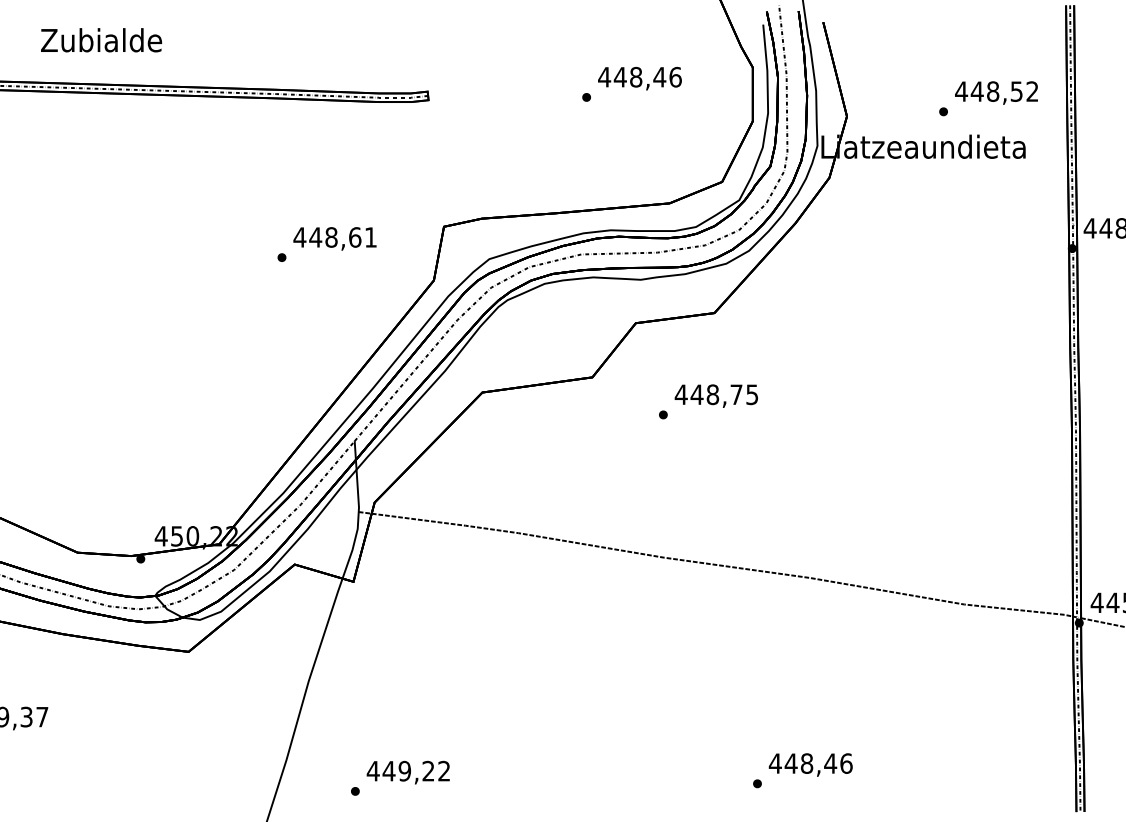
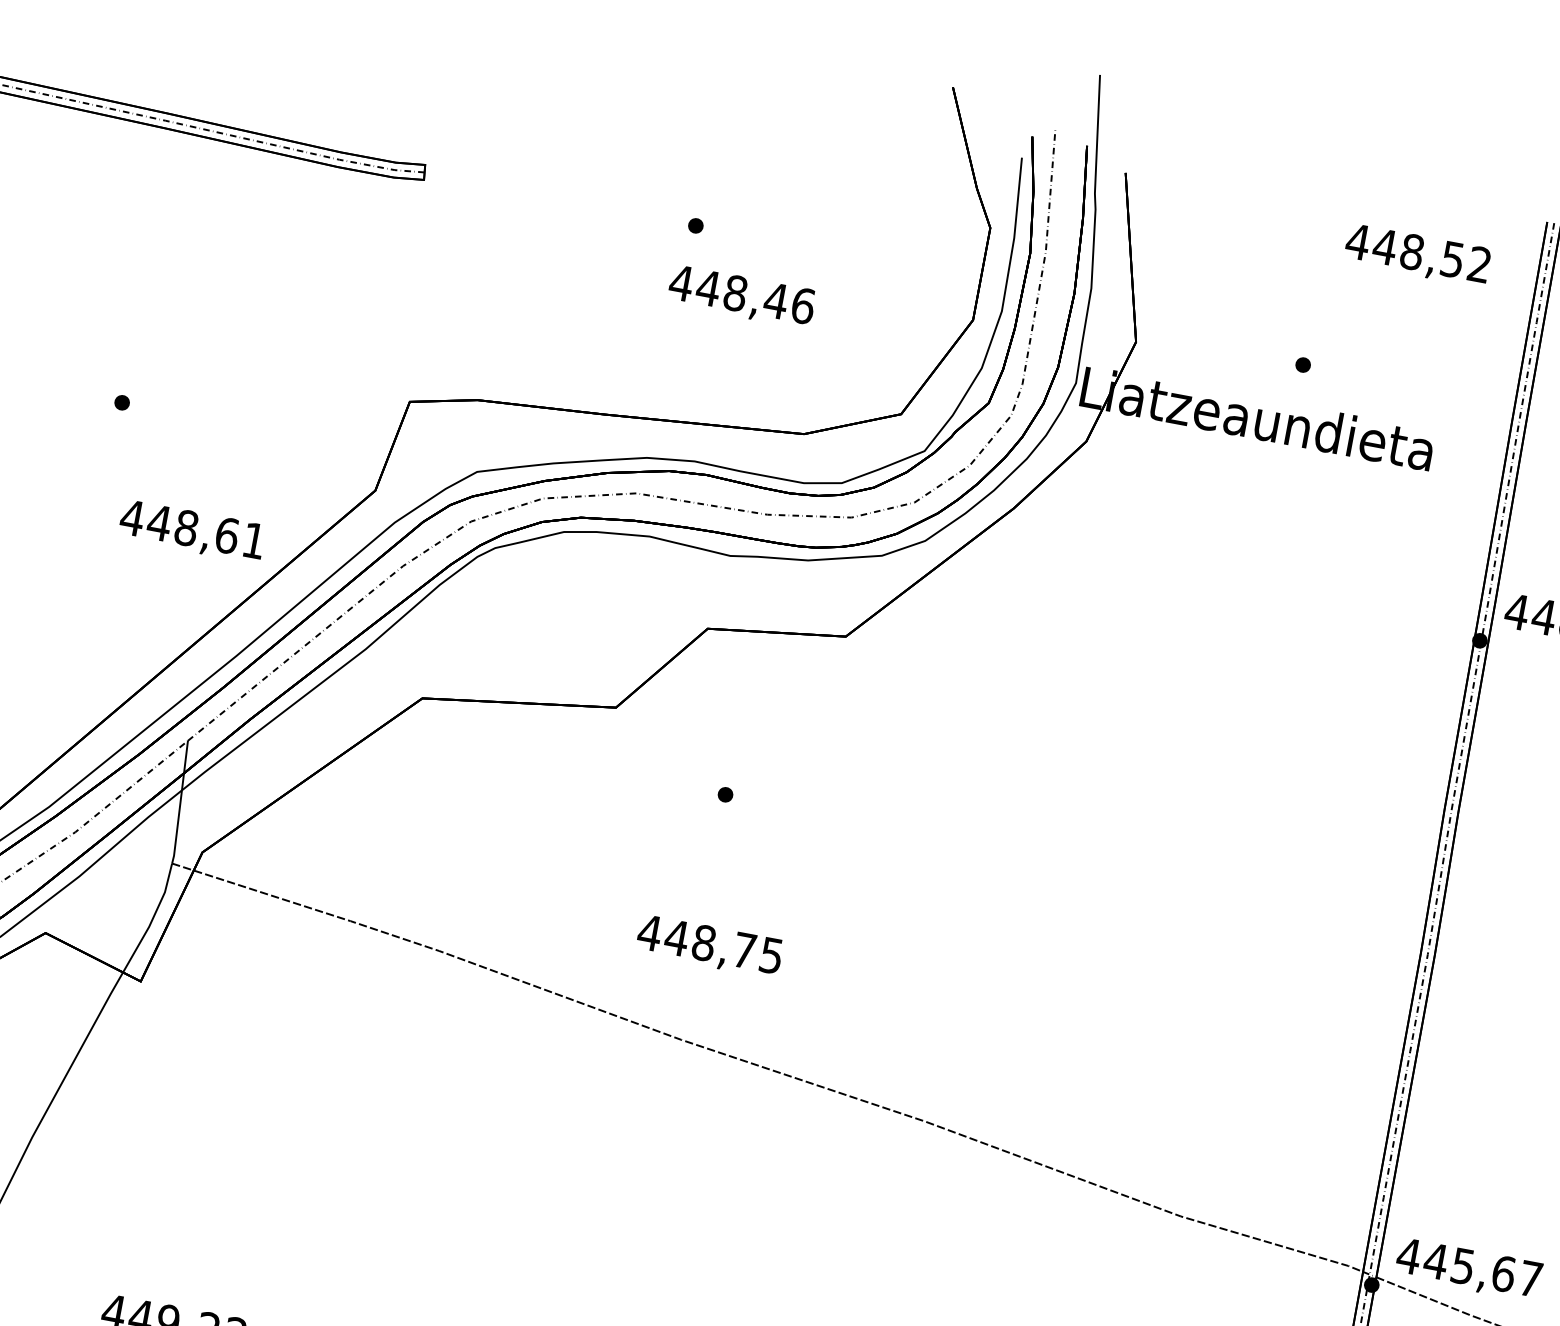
text: (639, 78) -> (740, 296), moved
text: (996, 92) -> (1417, 254), moved
text: (334, 238) -> (191, 530), moved
text: (715, 395) -> (708, 945), moved

